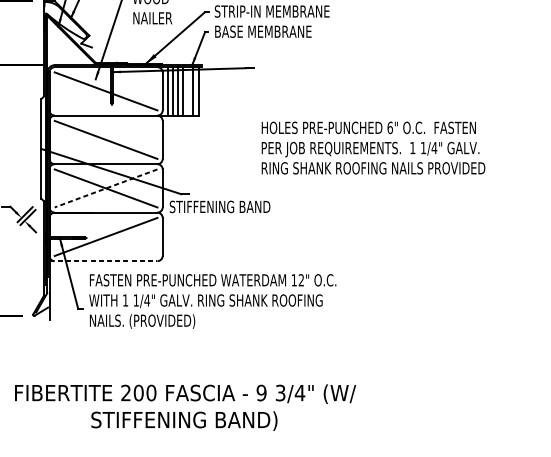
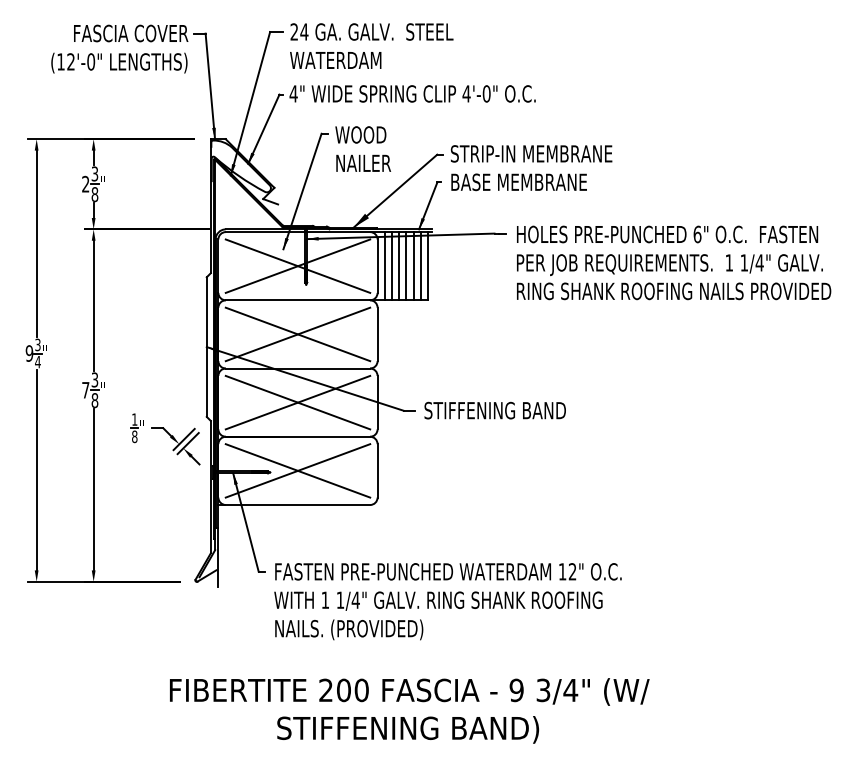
line: (105, 90) -> (297, 265), added
line: (188, 91) -> (413, 266), added
line: (105, 139) -> (297, 334), added
text: (373, 147) -> (674, 262), moved
line: (105, 188) -> (297, 402), dashed -> solid
text: (219, 206) -> (494, 410), moved
line: (105, 236) -> (297, 470), added
line: (103, 260) -> (294, 504), dashed -> solid
text: (212, 301) -> (447, 601), moved

